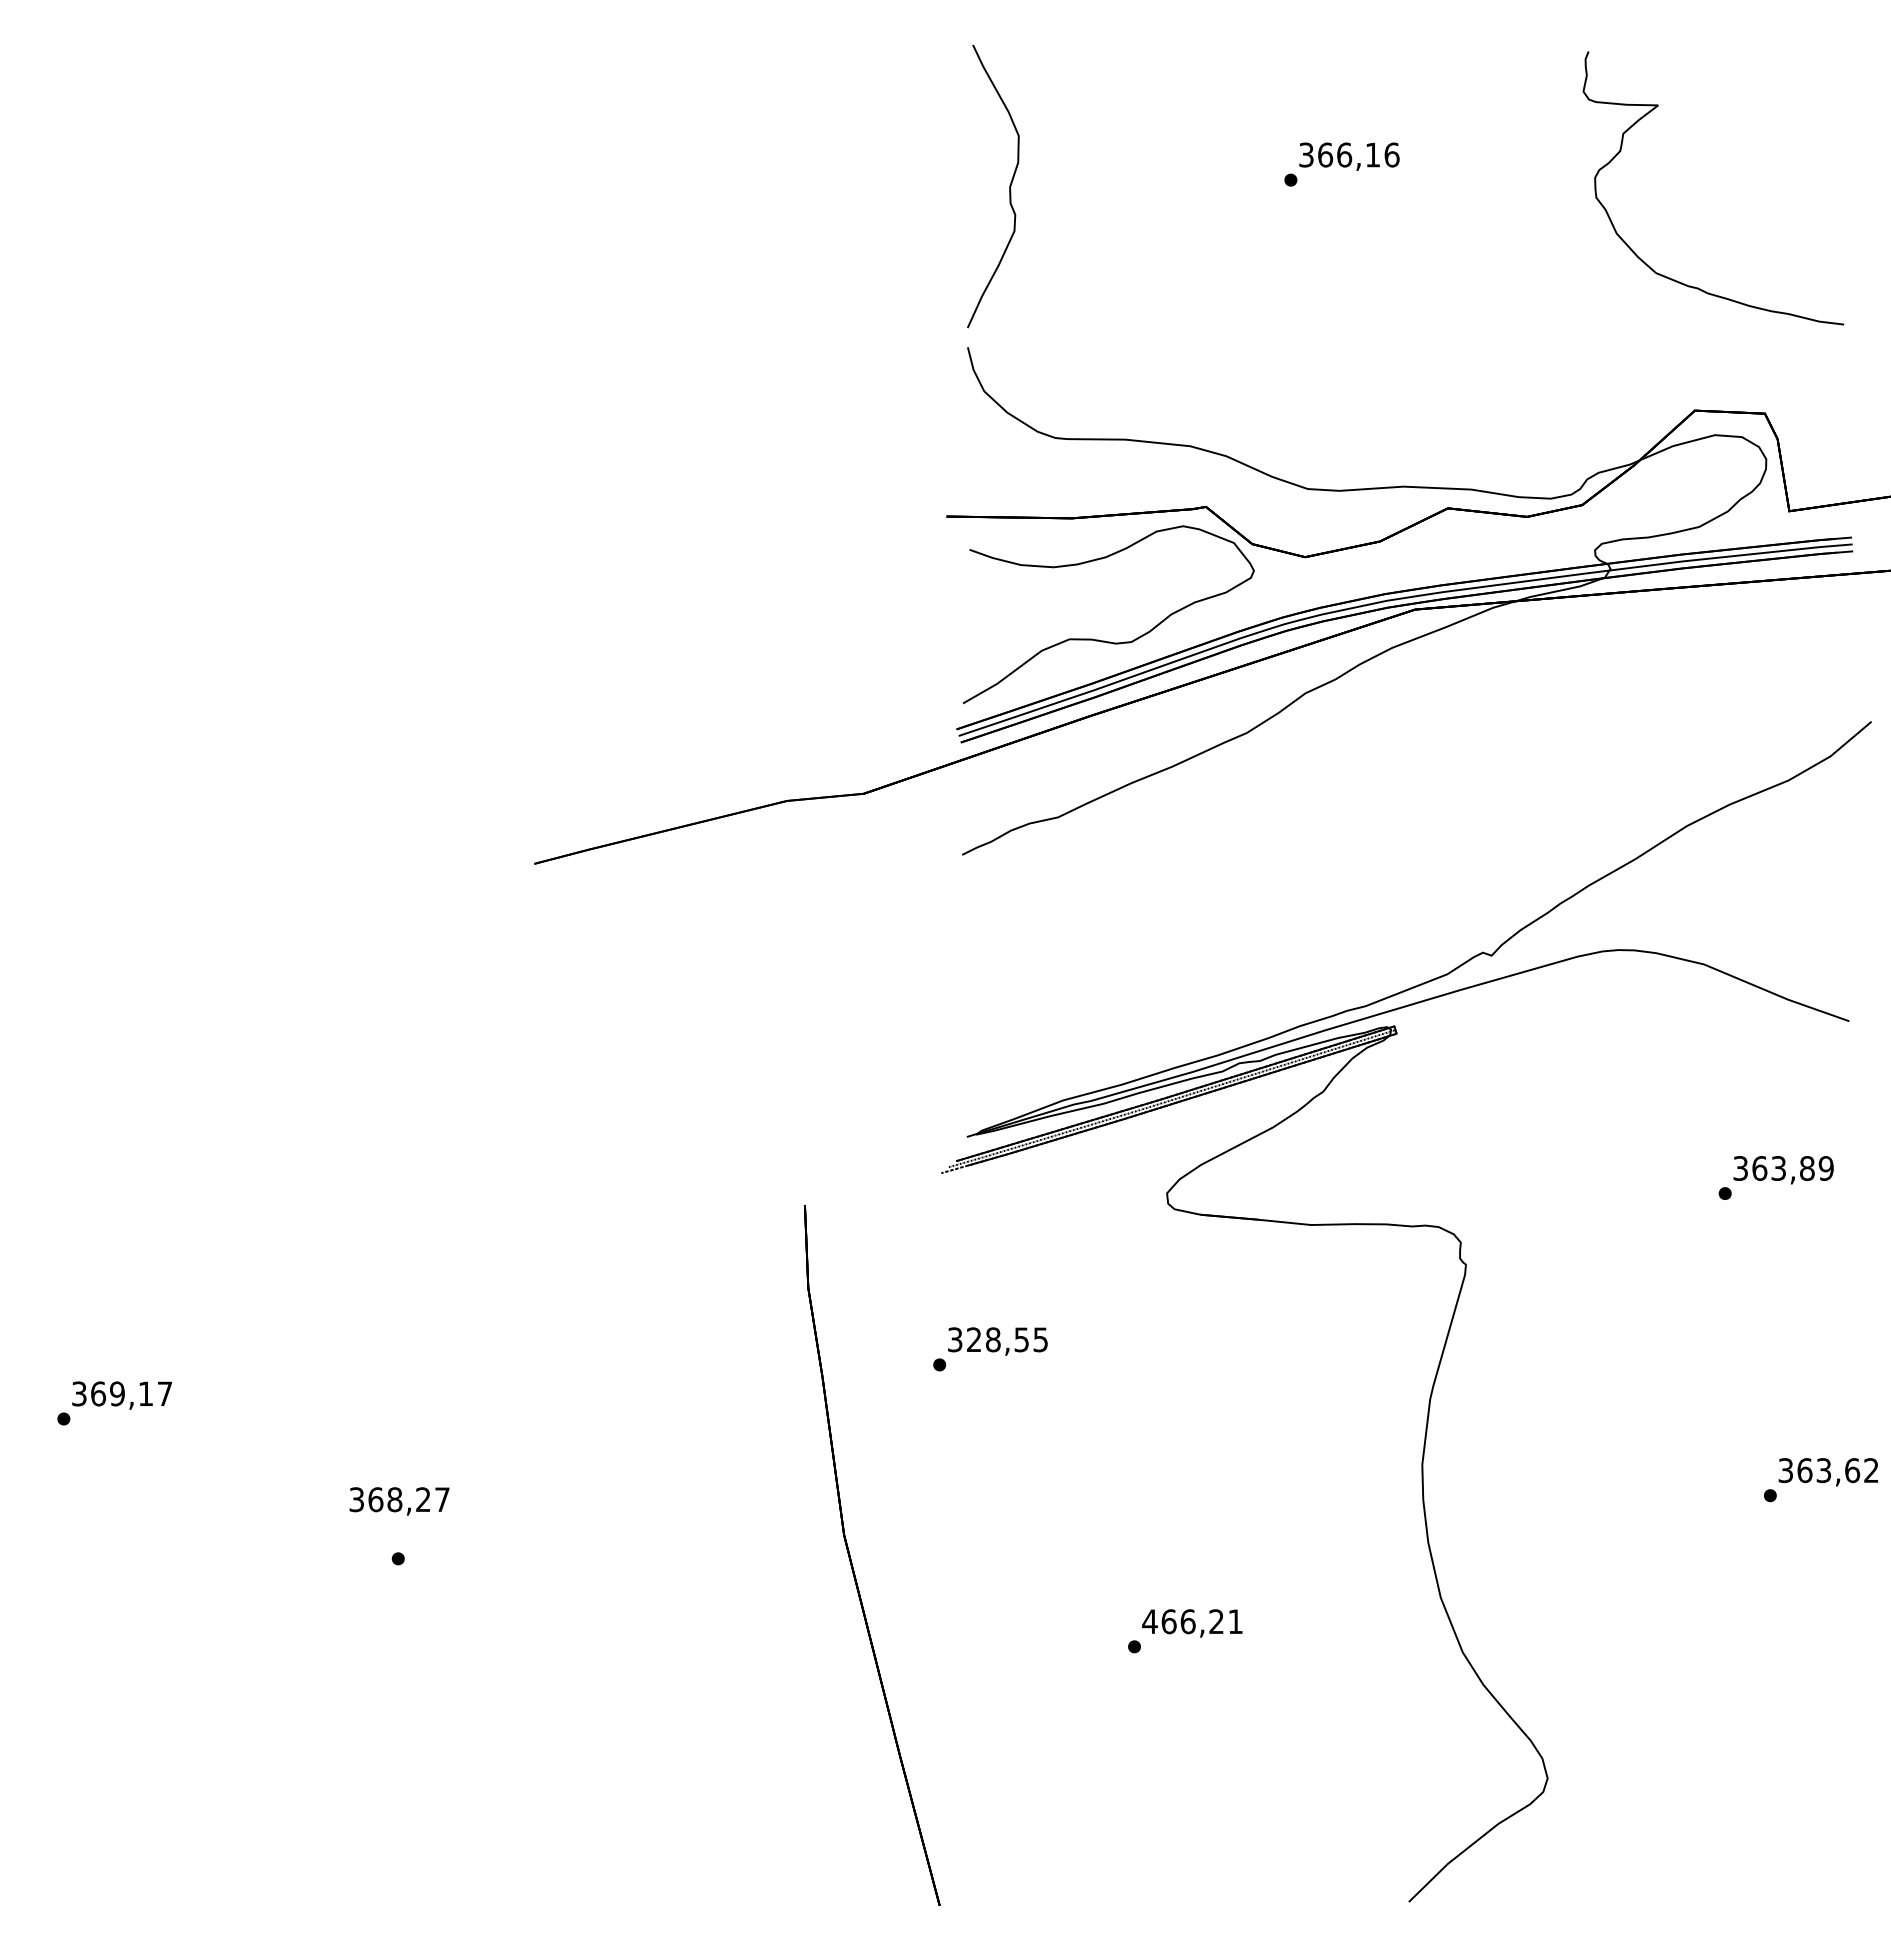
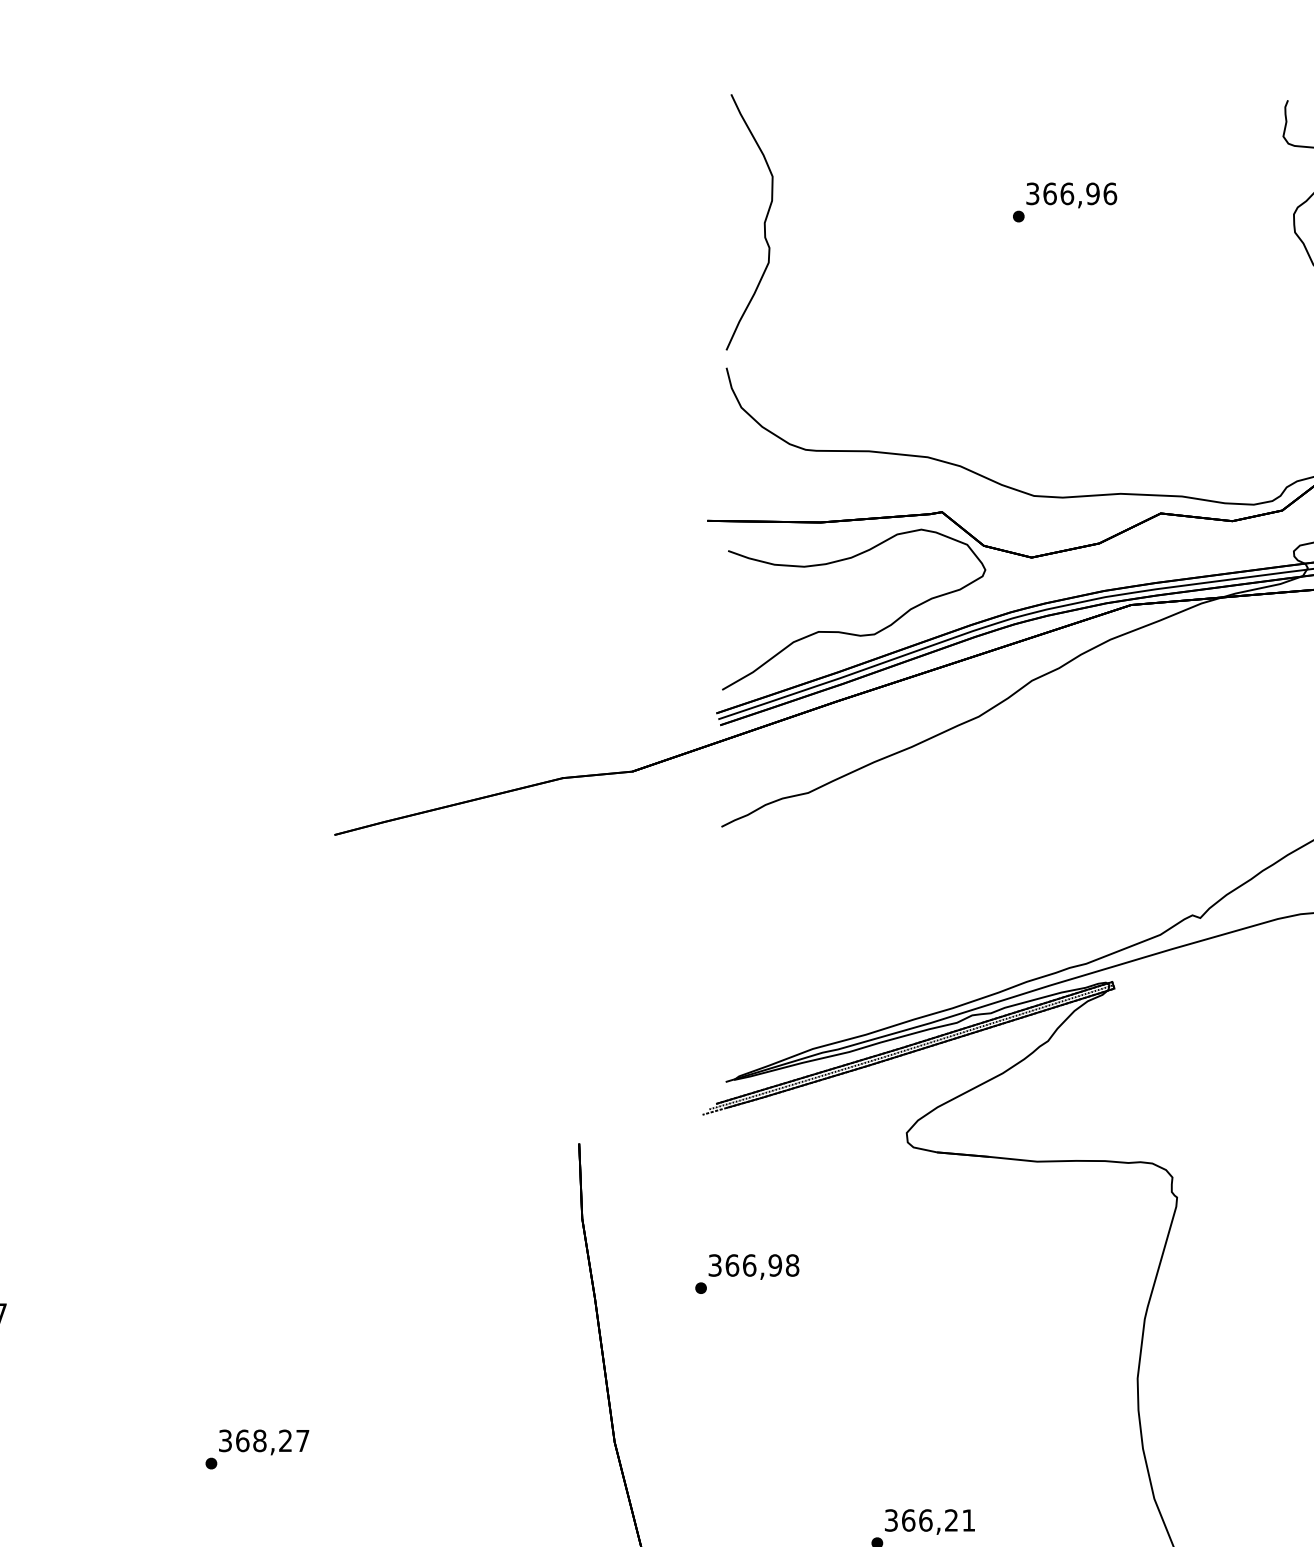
text: (1372, 154) -> (1092, 193), 366,16 -> 366,96
text: (1007, 1339) -> (762, 1265), 328,55 -> 366,98
text: (399, 1501) -> (264, 1442), moved
text: (1149, 1621) -> (890, 1520), 466,21 -> 366,21

